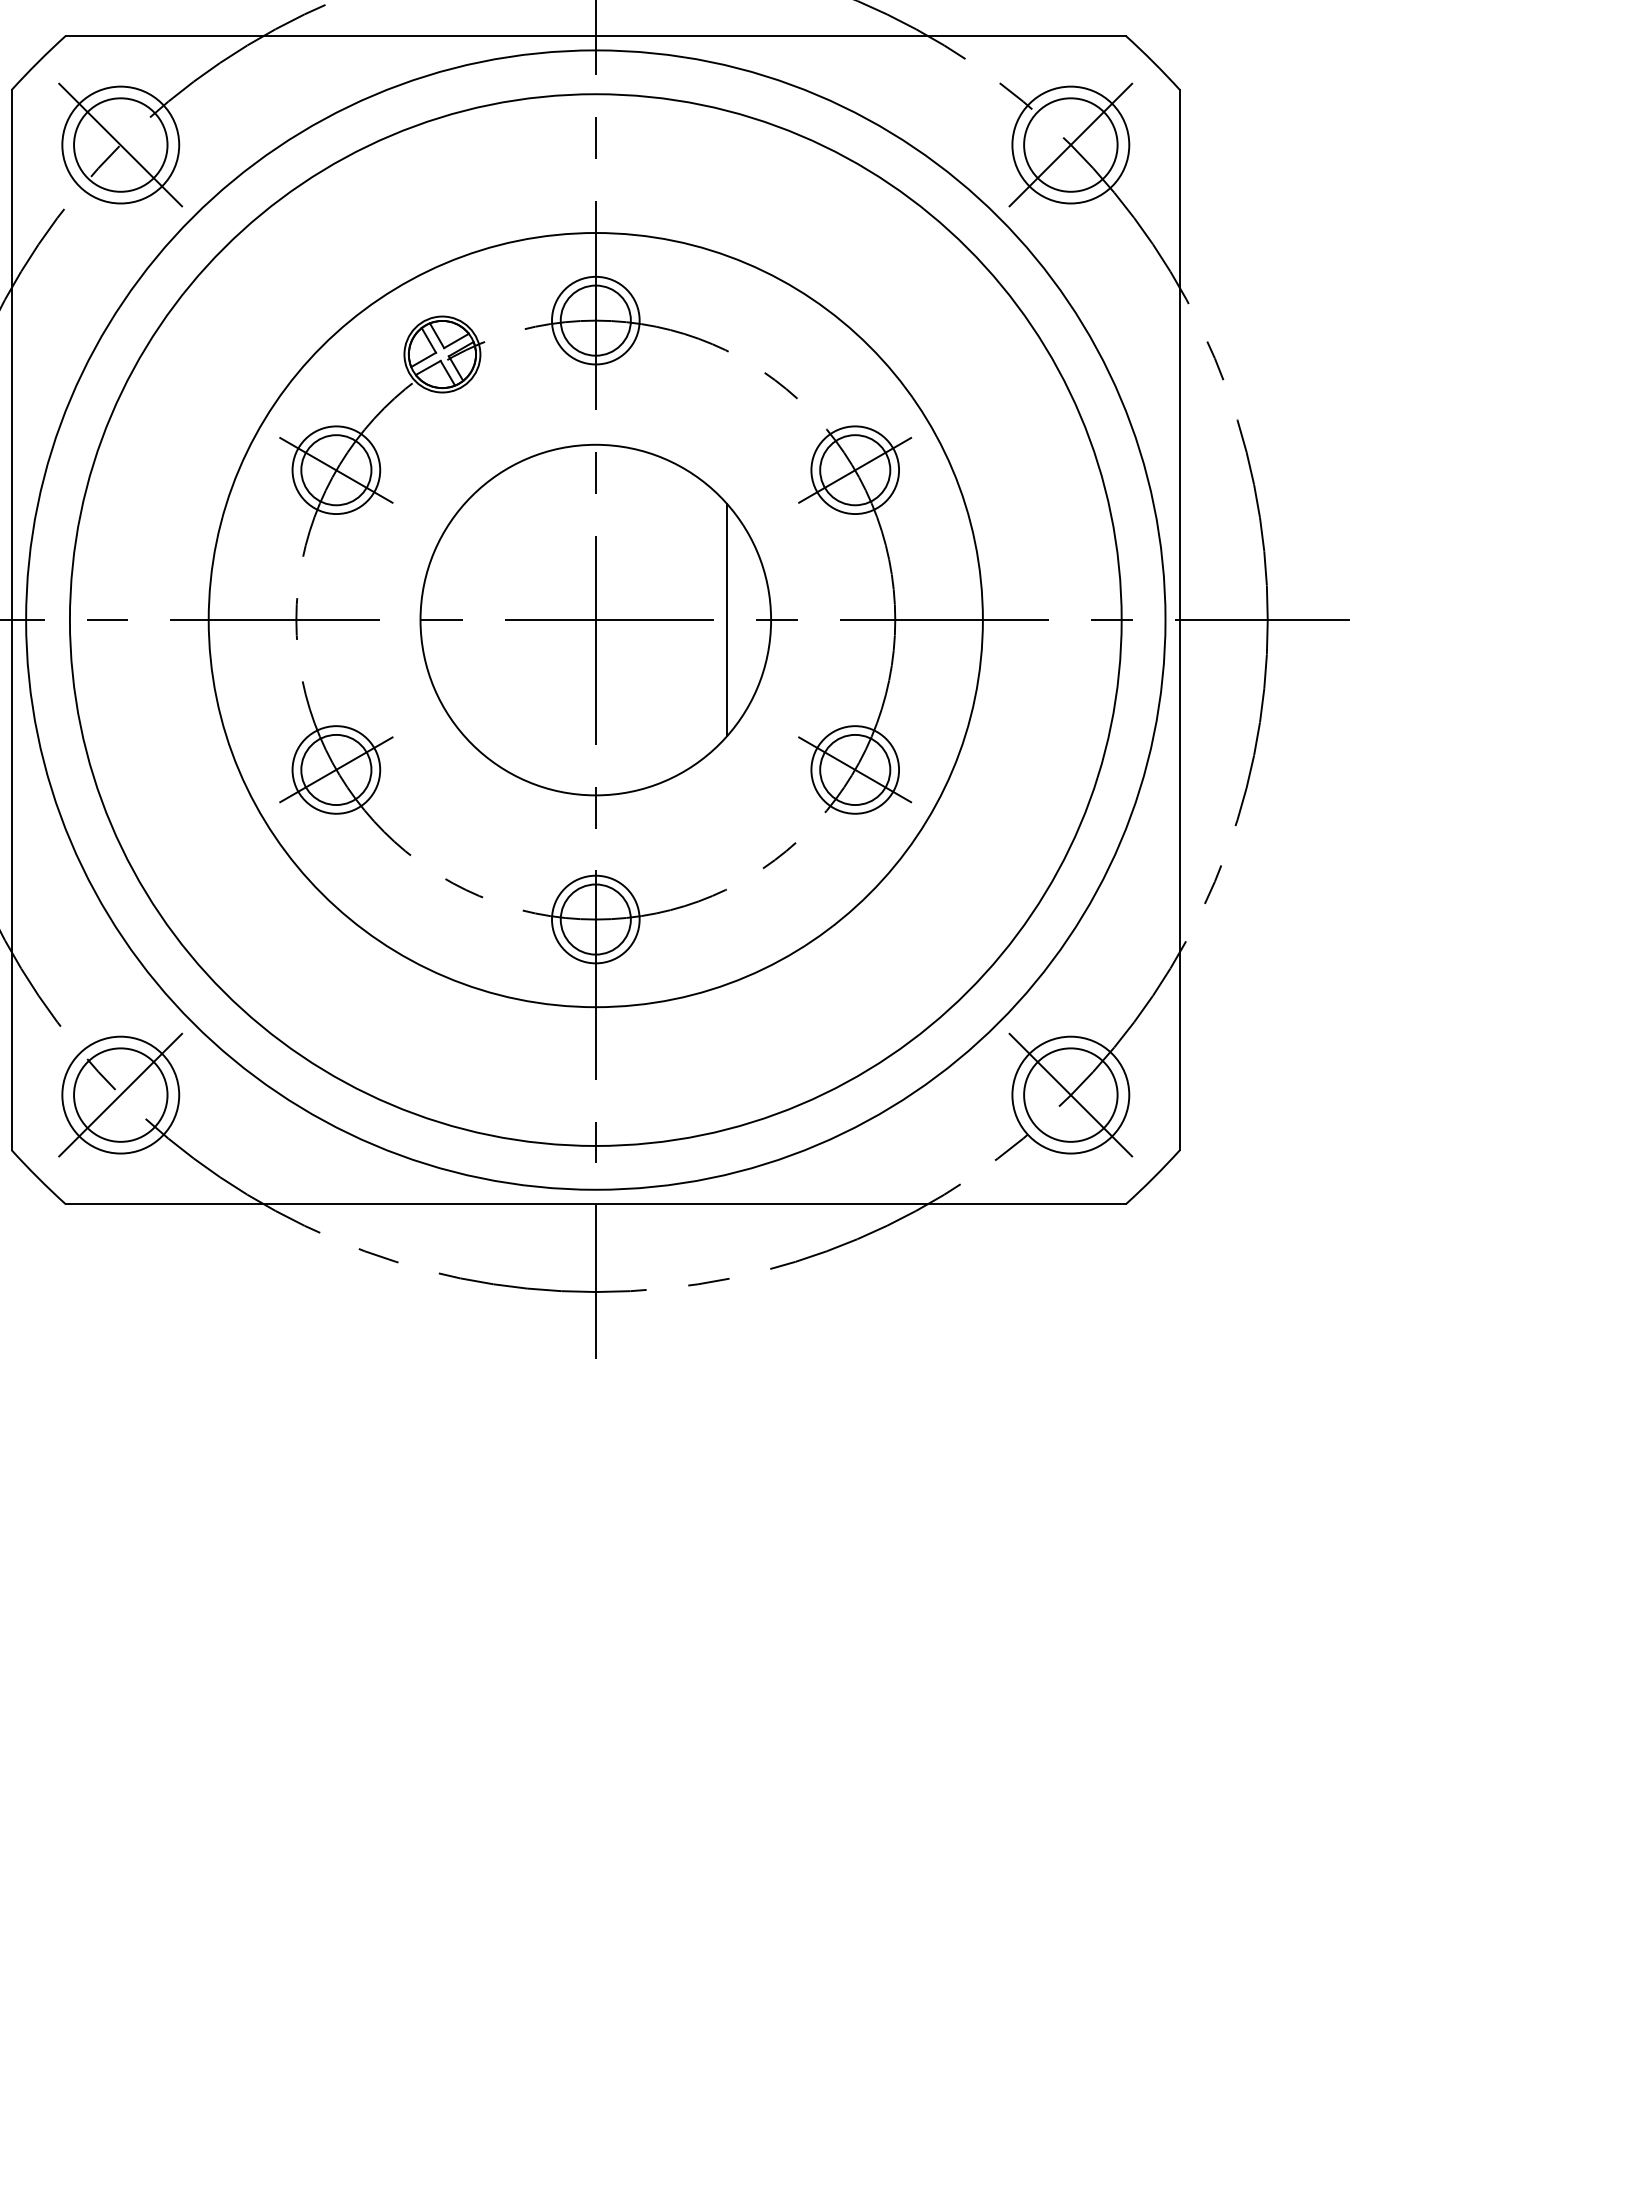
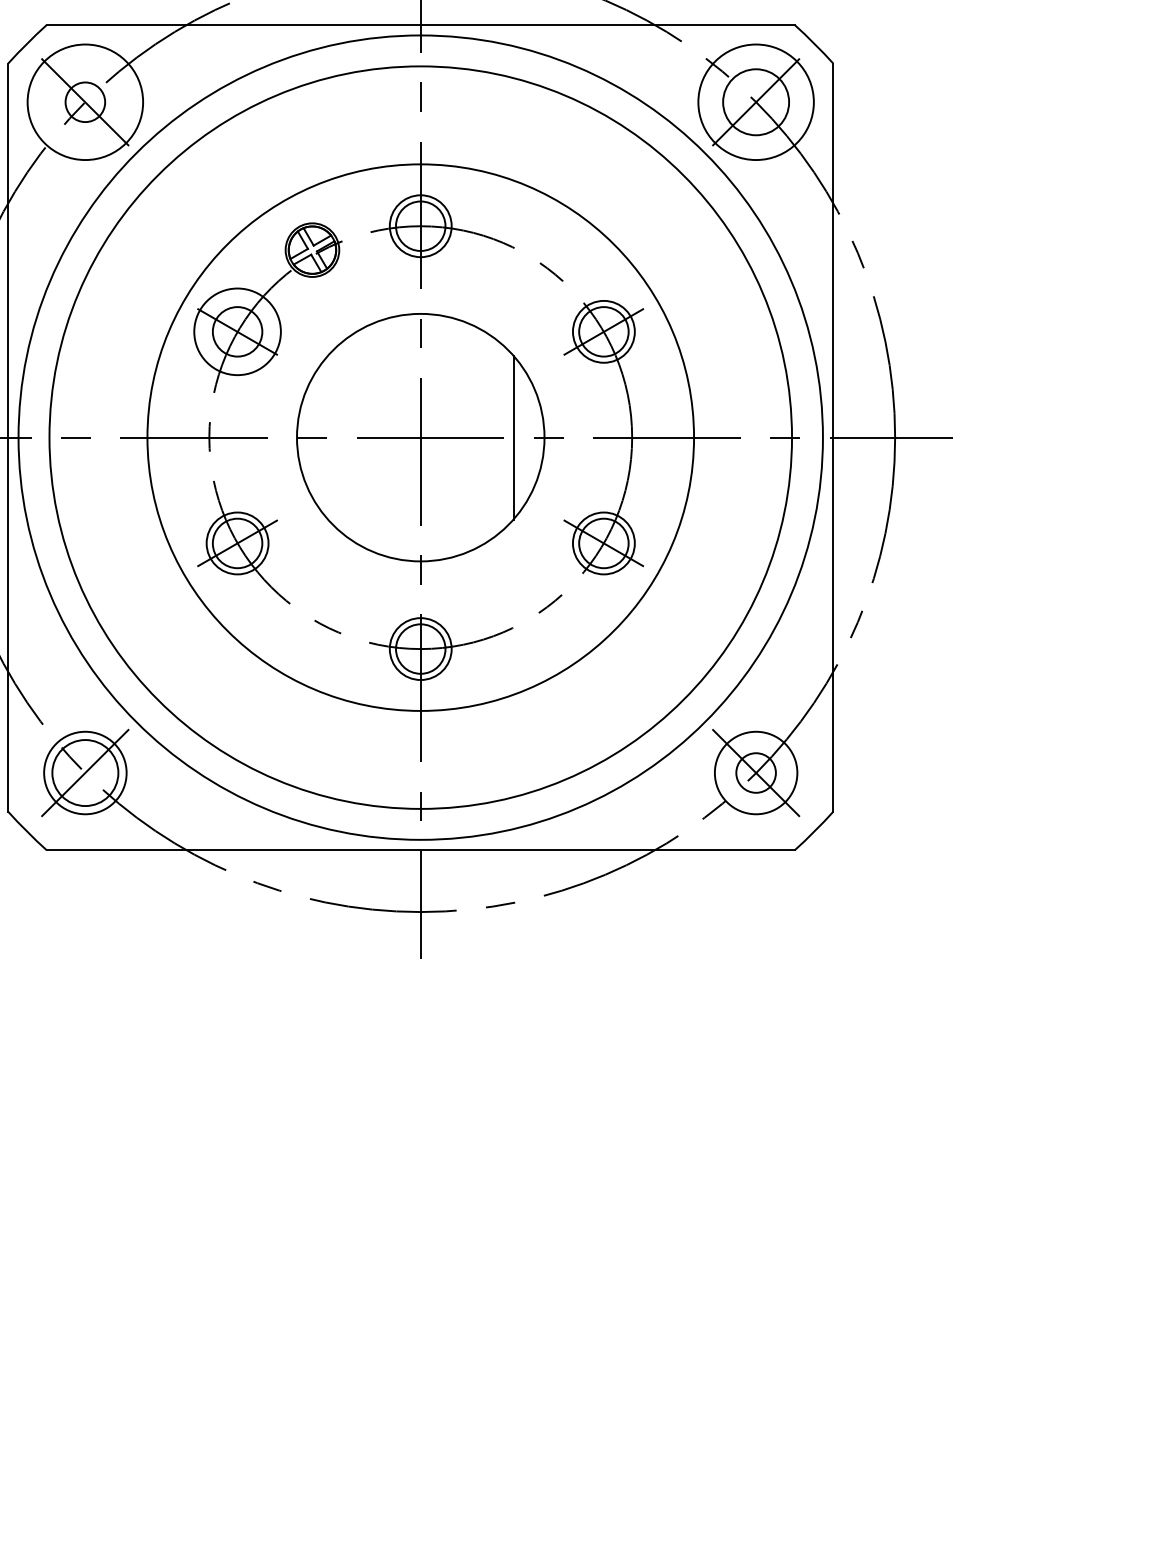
circle: (120, 144) -> (85, 101), size x0.6
circle: (120, 144) -> (85, 101), size x1.4
circle: (1070, 144) -> (755, 101), size x1.4
circle: (336, 470) -> (237, 332), size x1.4
circle: (1070, 1094) -> (755, 772), size x0.6

